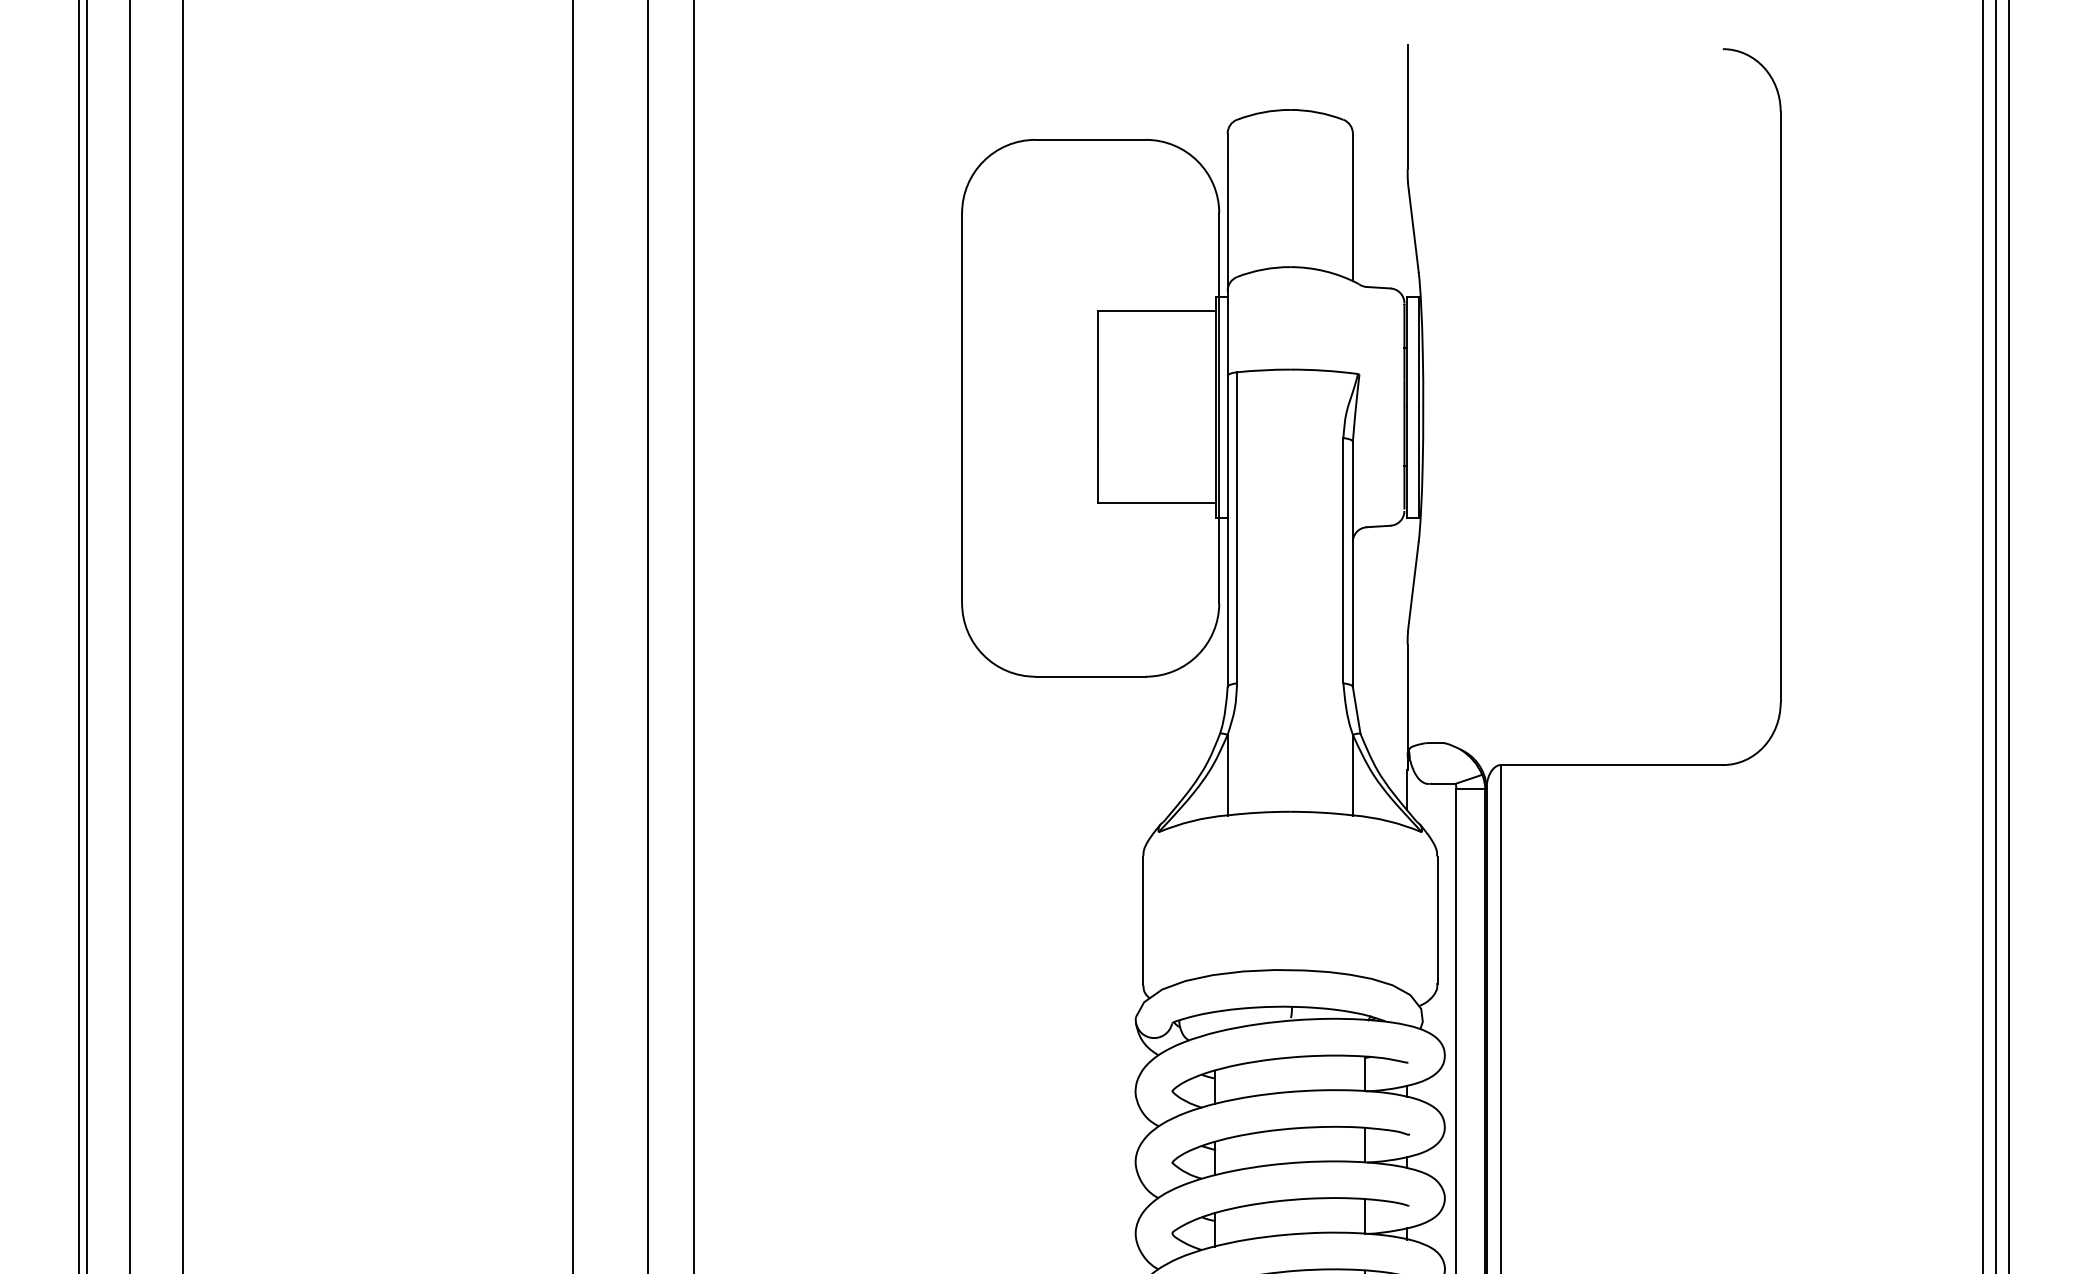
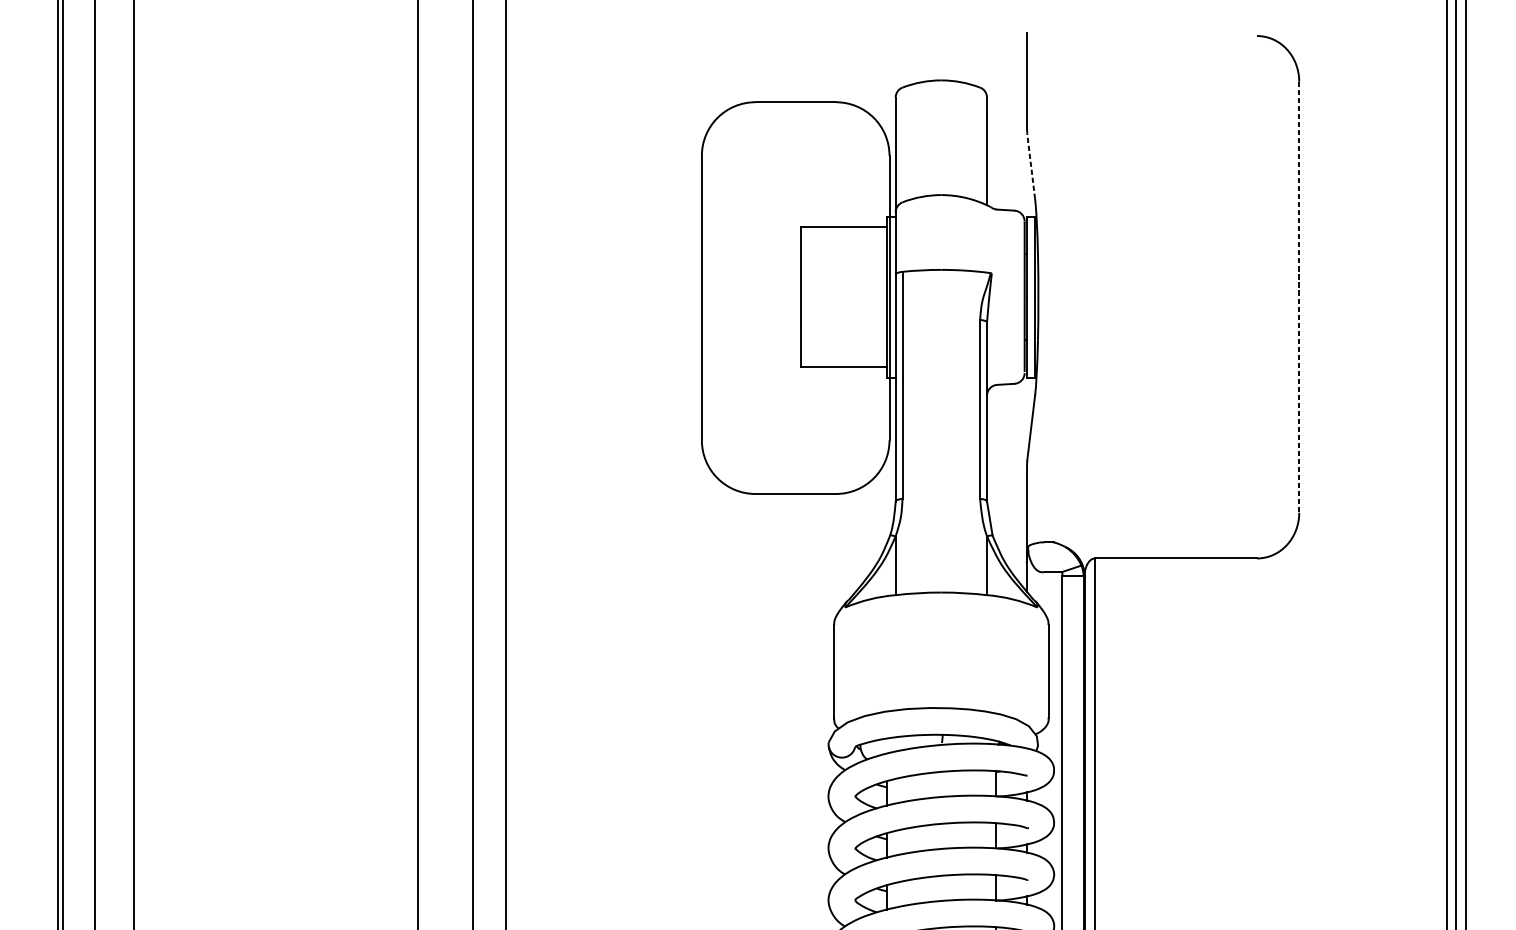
line: (1413, 227) -> (1031, 166), solid -> dashed
line: (1780, 407) -> (1299, 297), solid -> dashed

